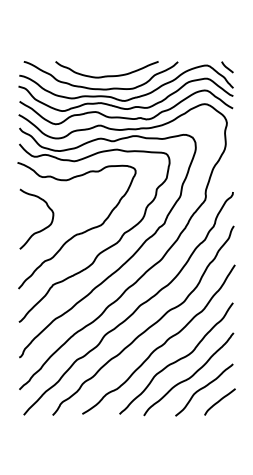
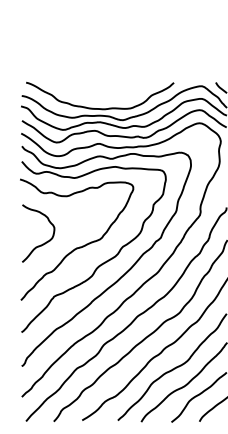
curve: (106, 75) -> (105, 95), removed

